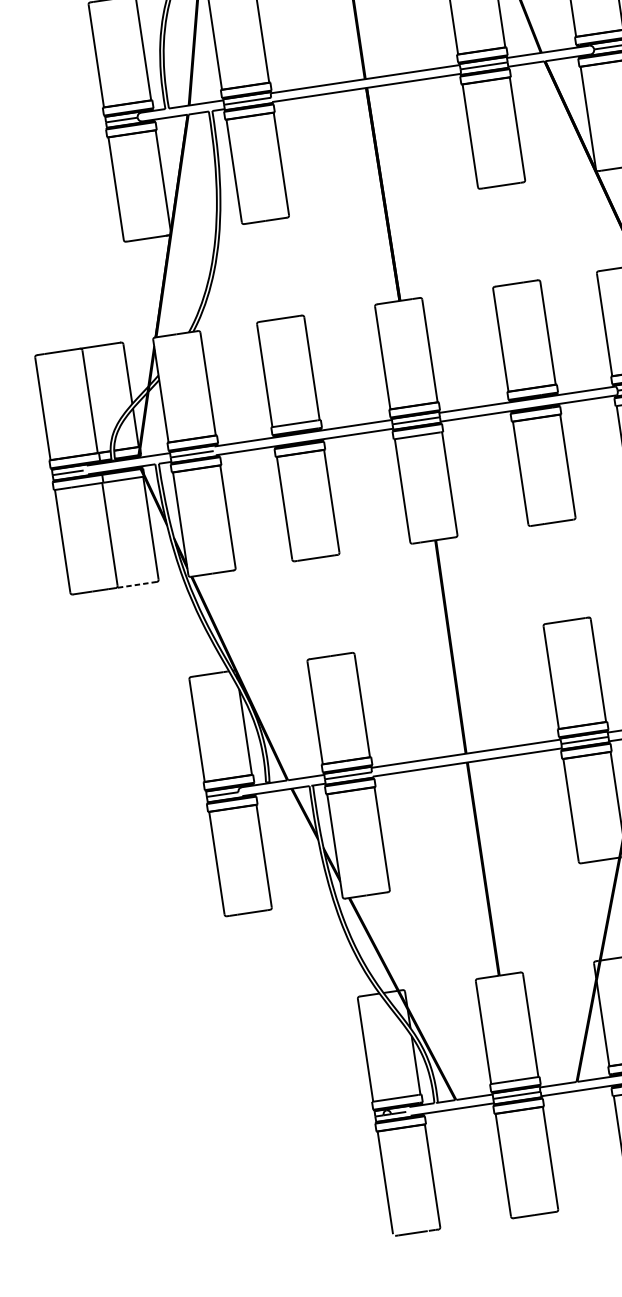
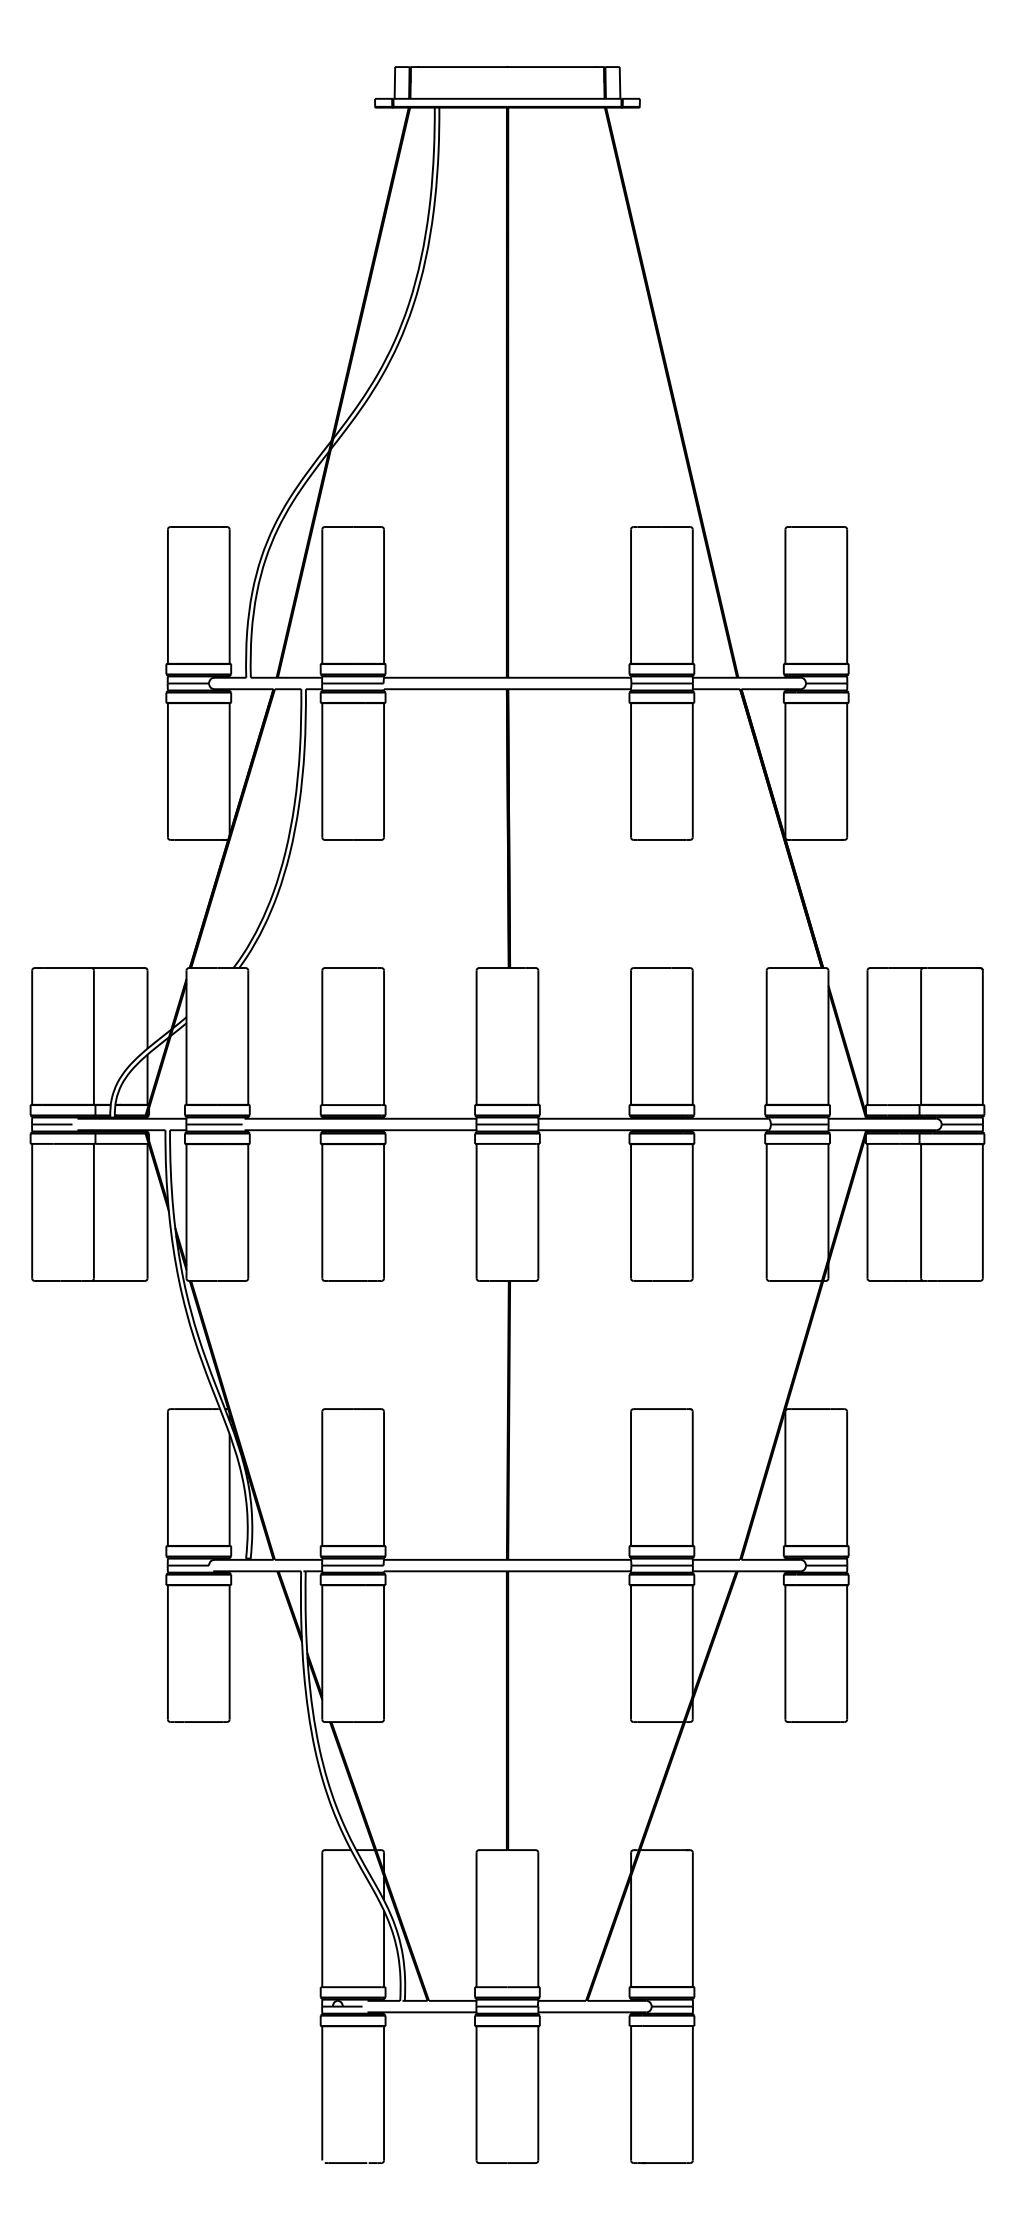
line: (136, 584) -> (118, 1280), dashed -> solid

